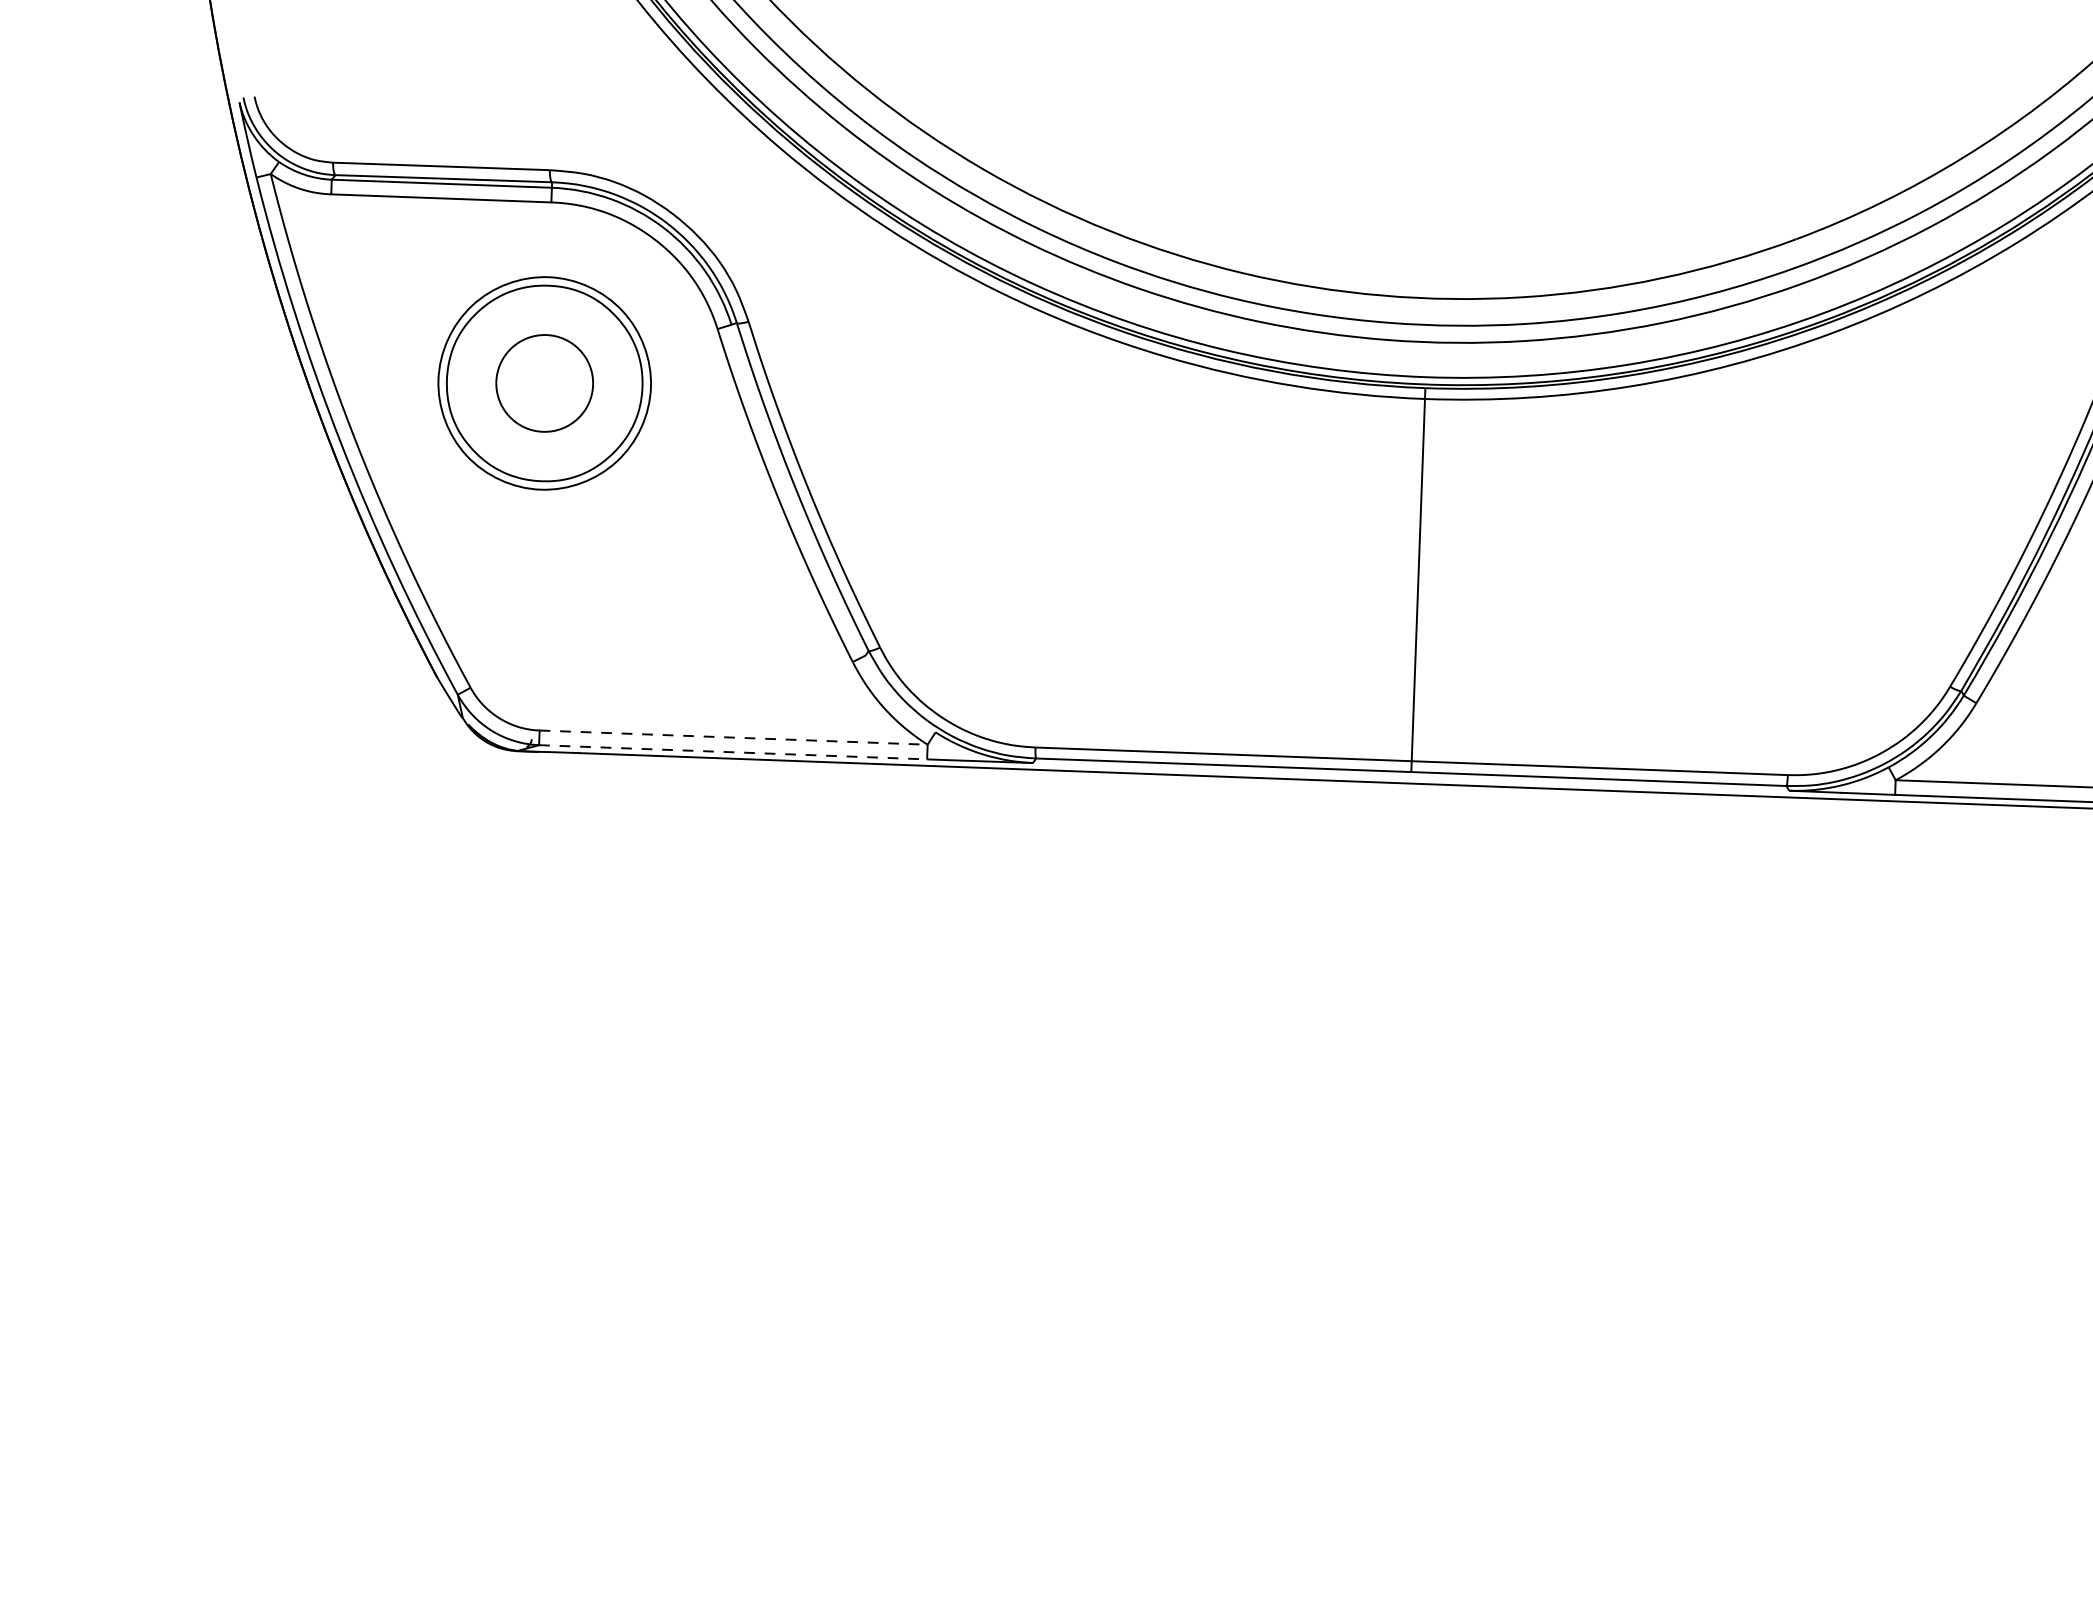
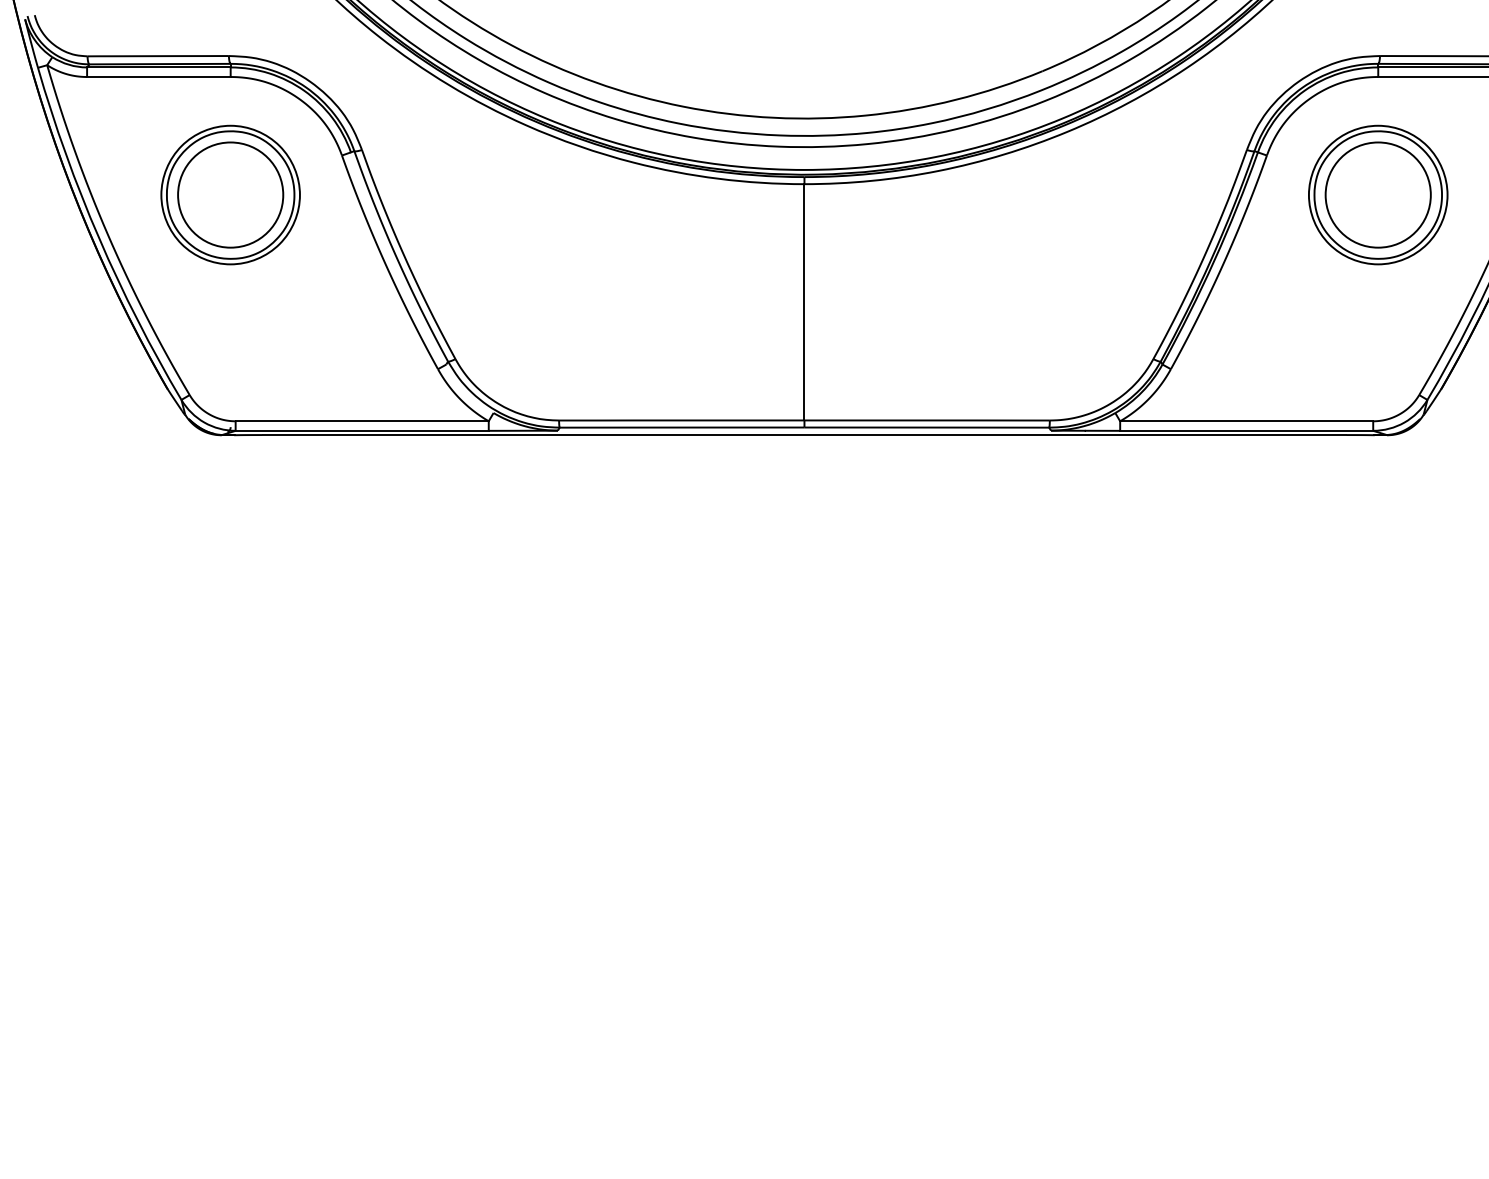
circle: (544, 382) -> (230, 194), size x1.67
line: (734, 737) -> (362, 421), dashed -> solid
line: (733, 751) -> (362, 430), dashed -> solid

